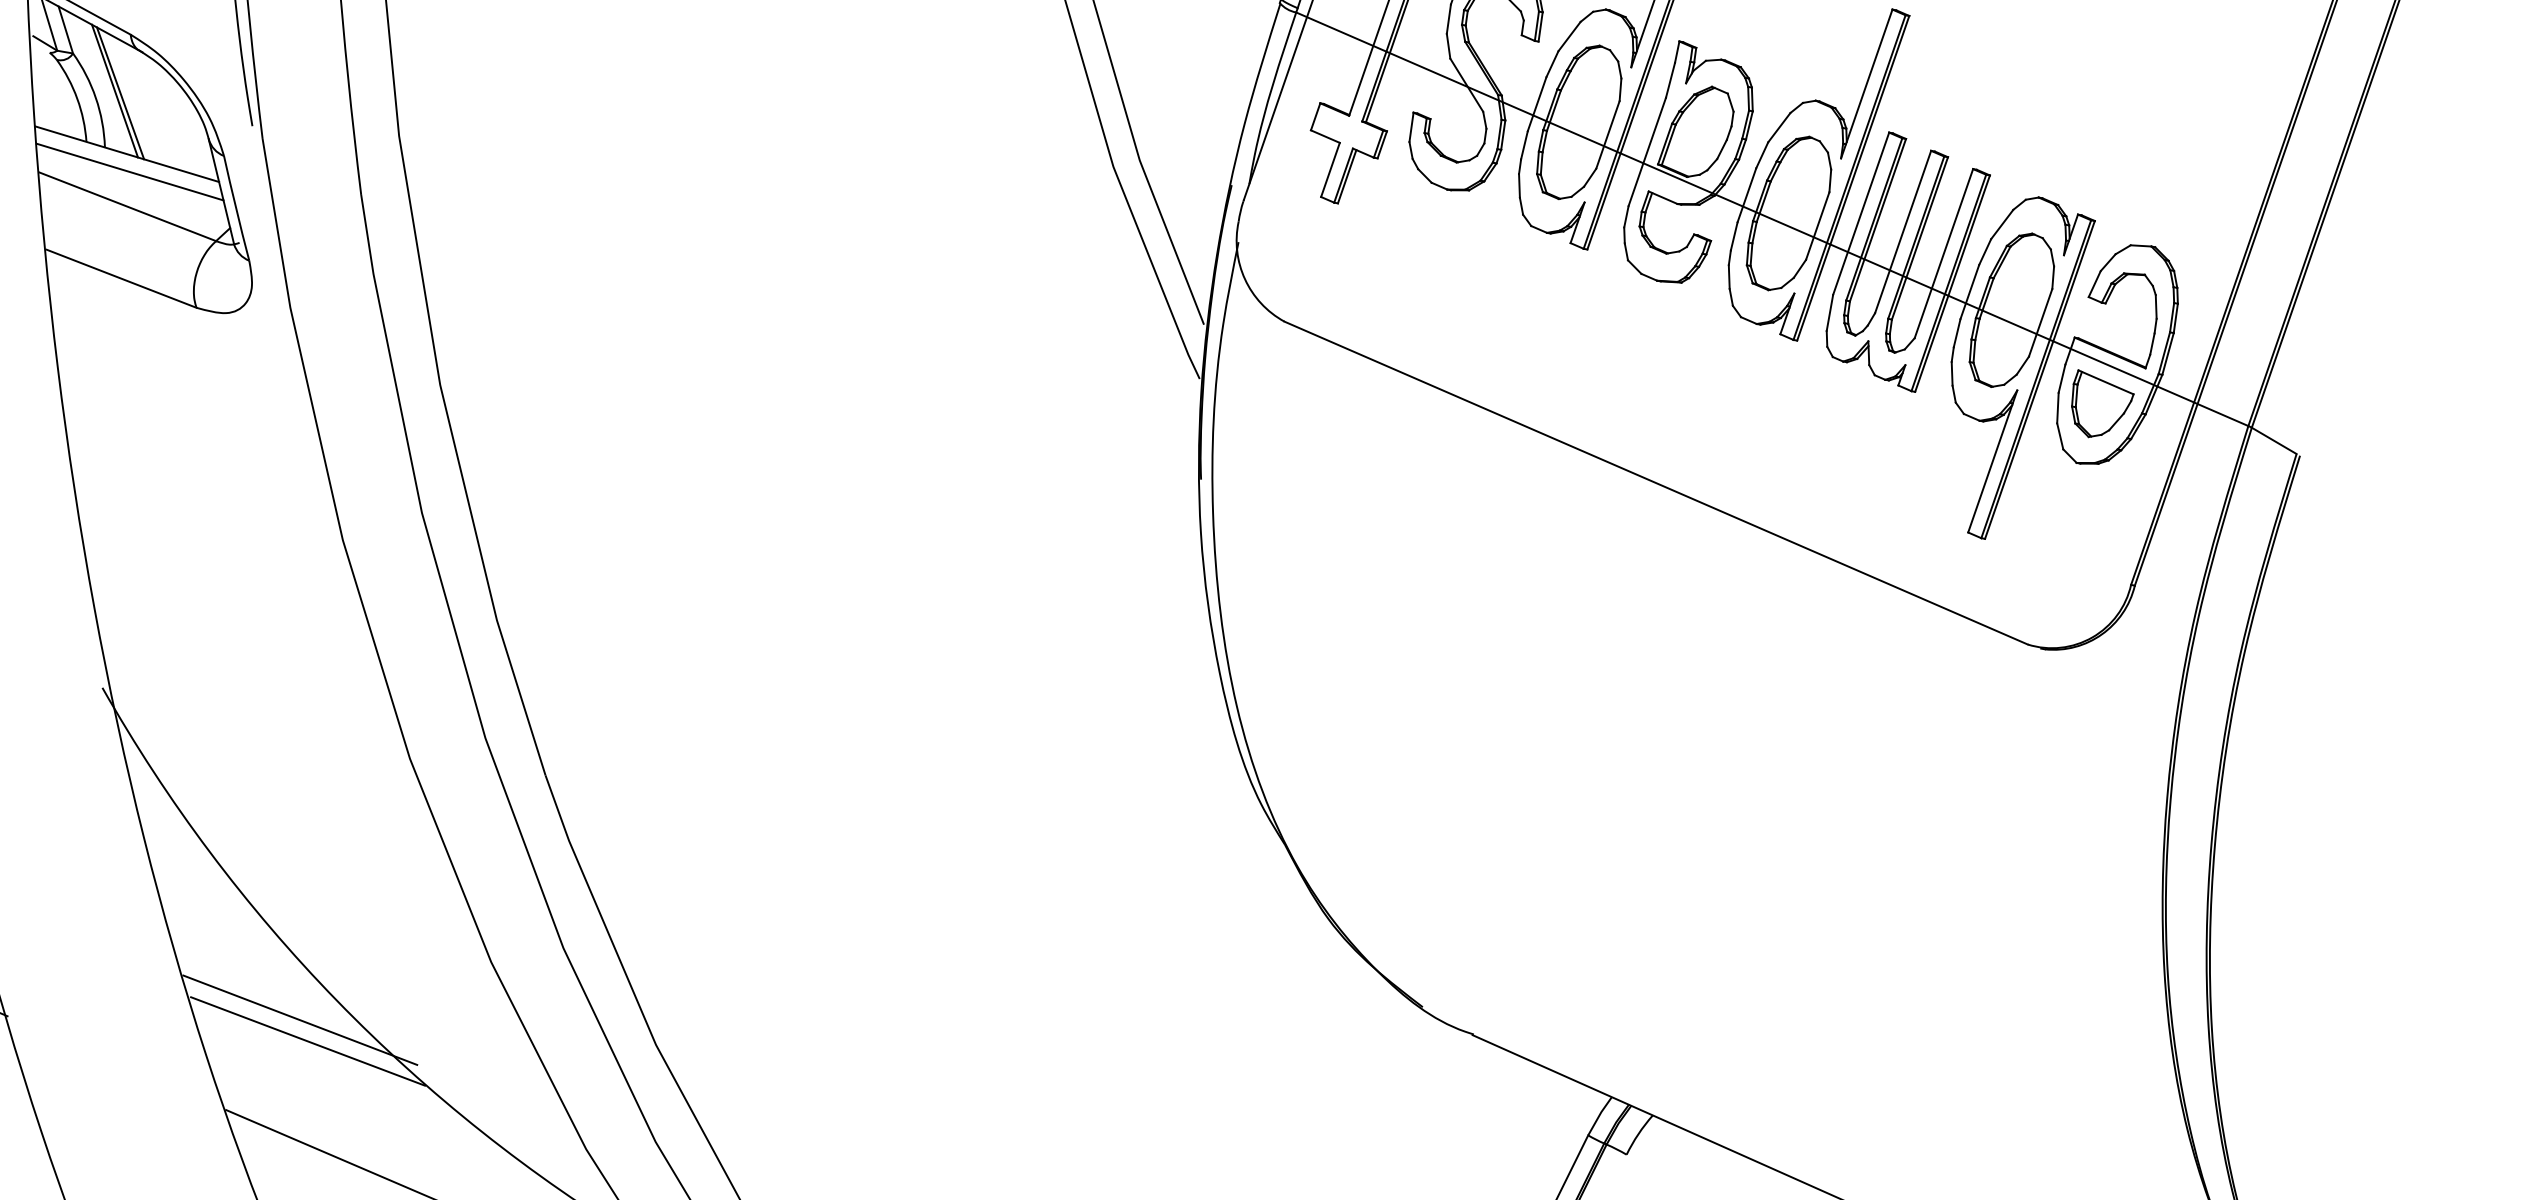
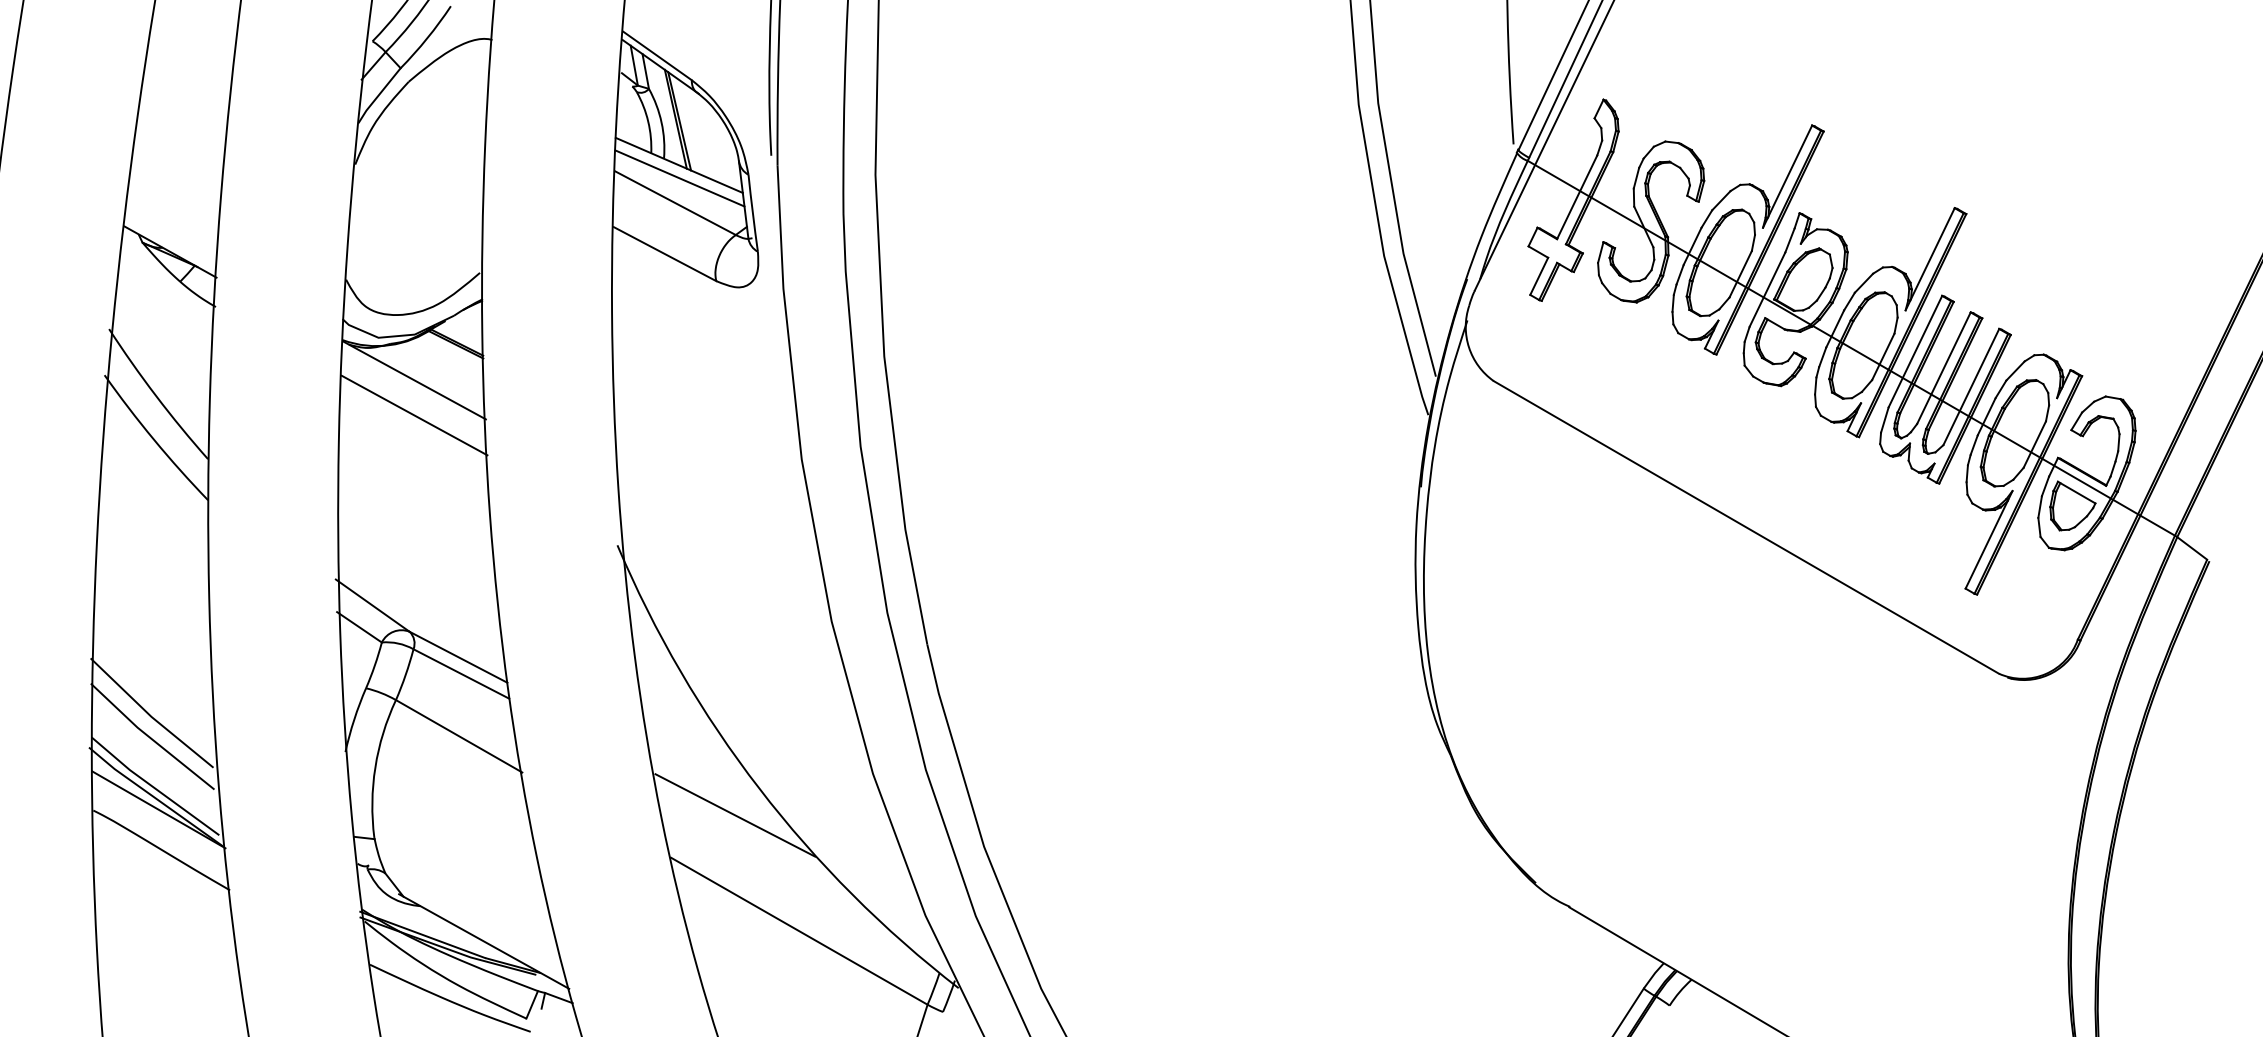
line: (300, 1020) -> (731, 799), removed

